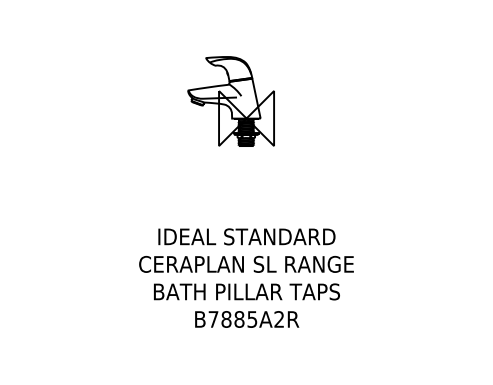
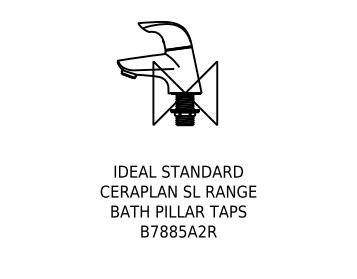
part: (230, 101) -> (166, 73), size x1.6

